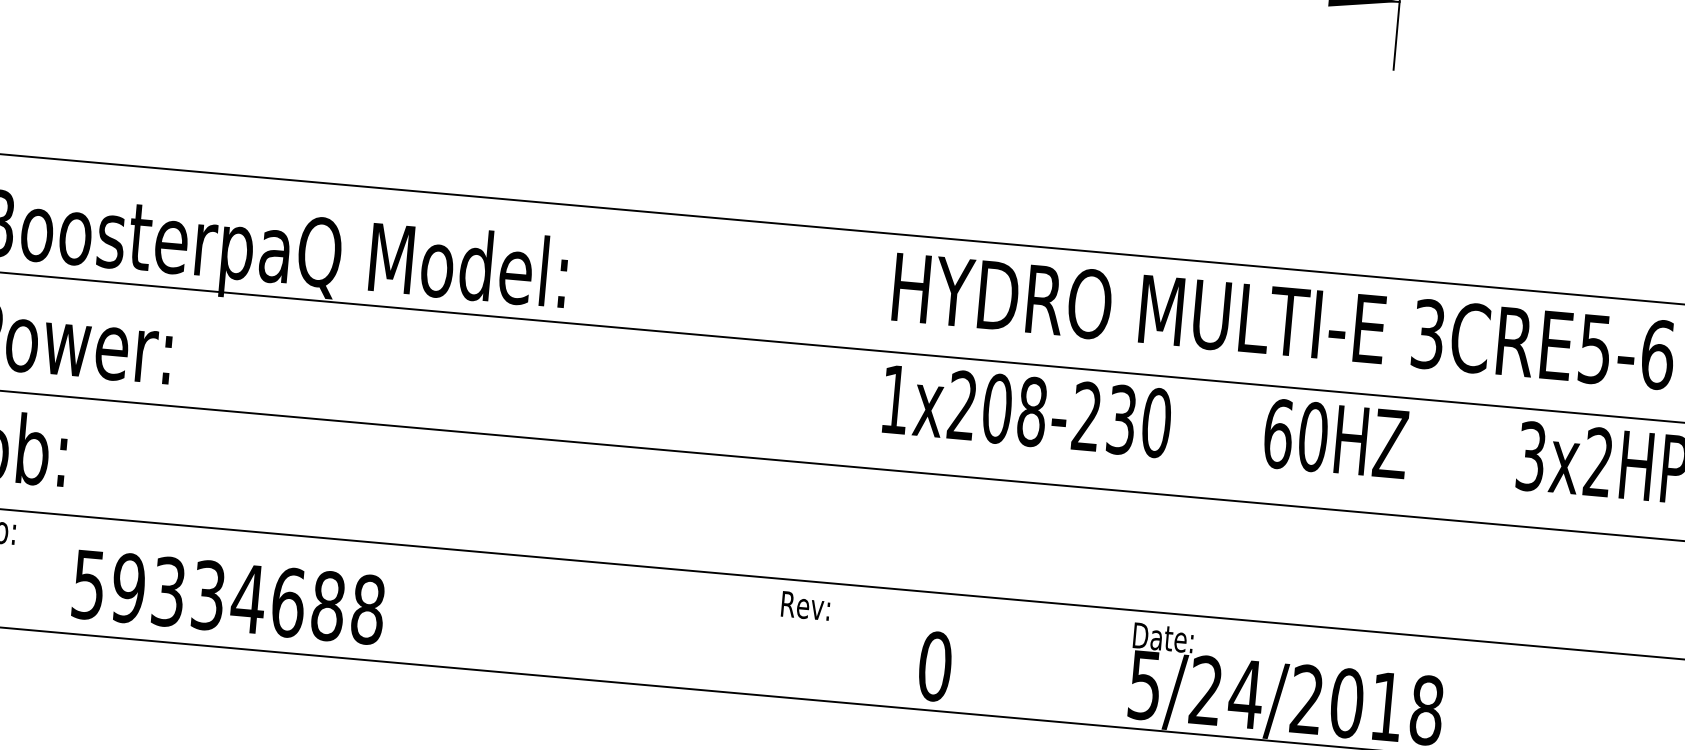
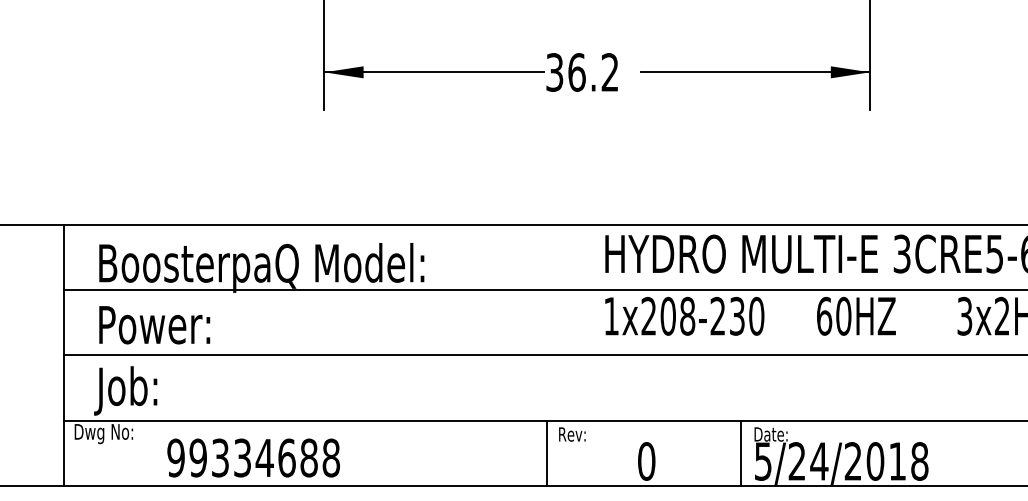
text: (87, 583) -> (175, 457), 59334688 -> 99334688
line: (756, 634) -> (546, 452), added
line: (1107, 665) -> (741, 452), added

